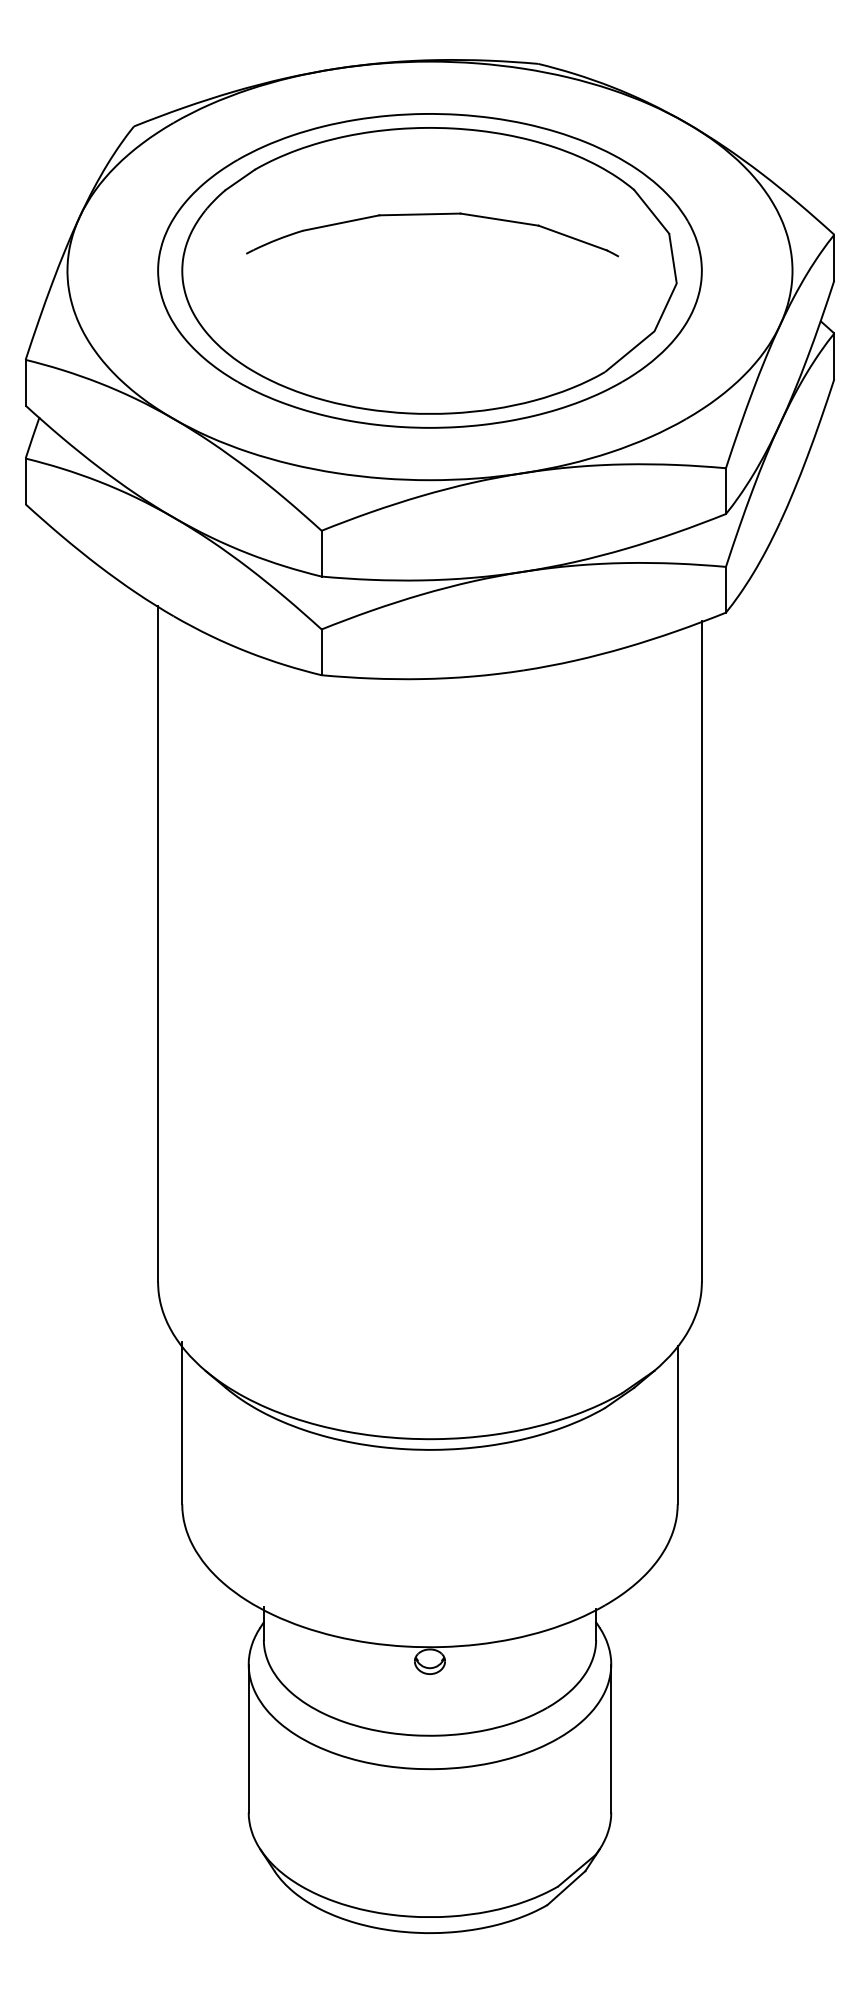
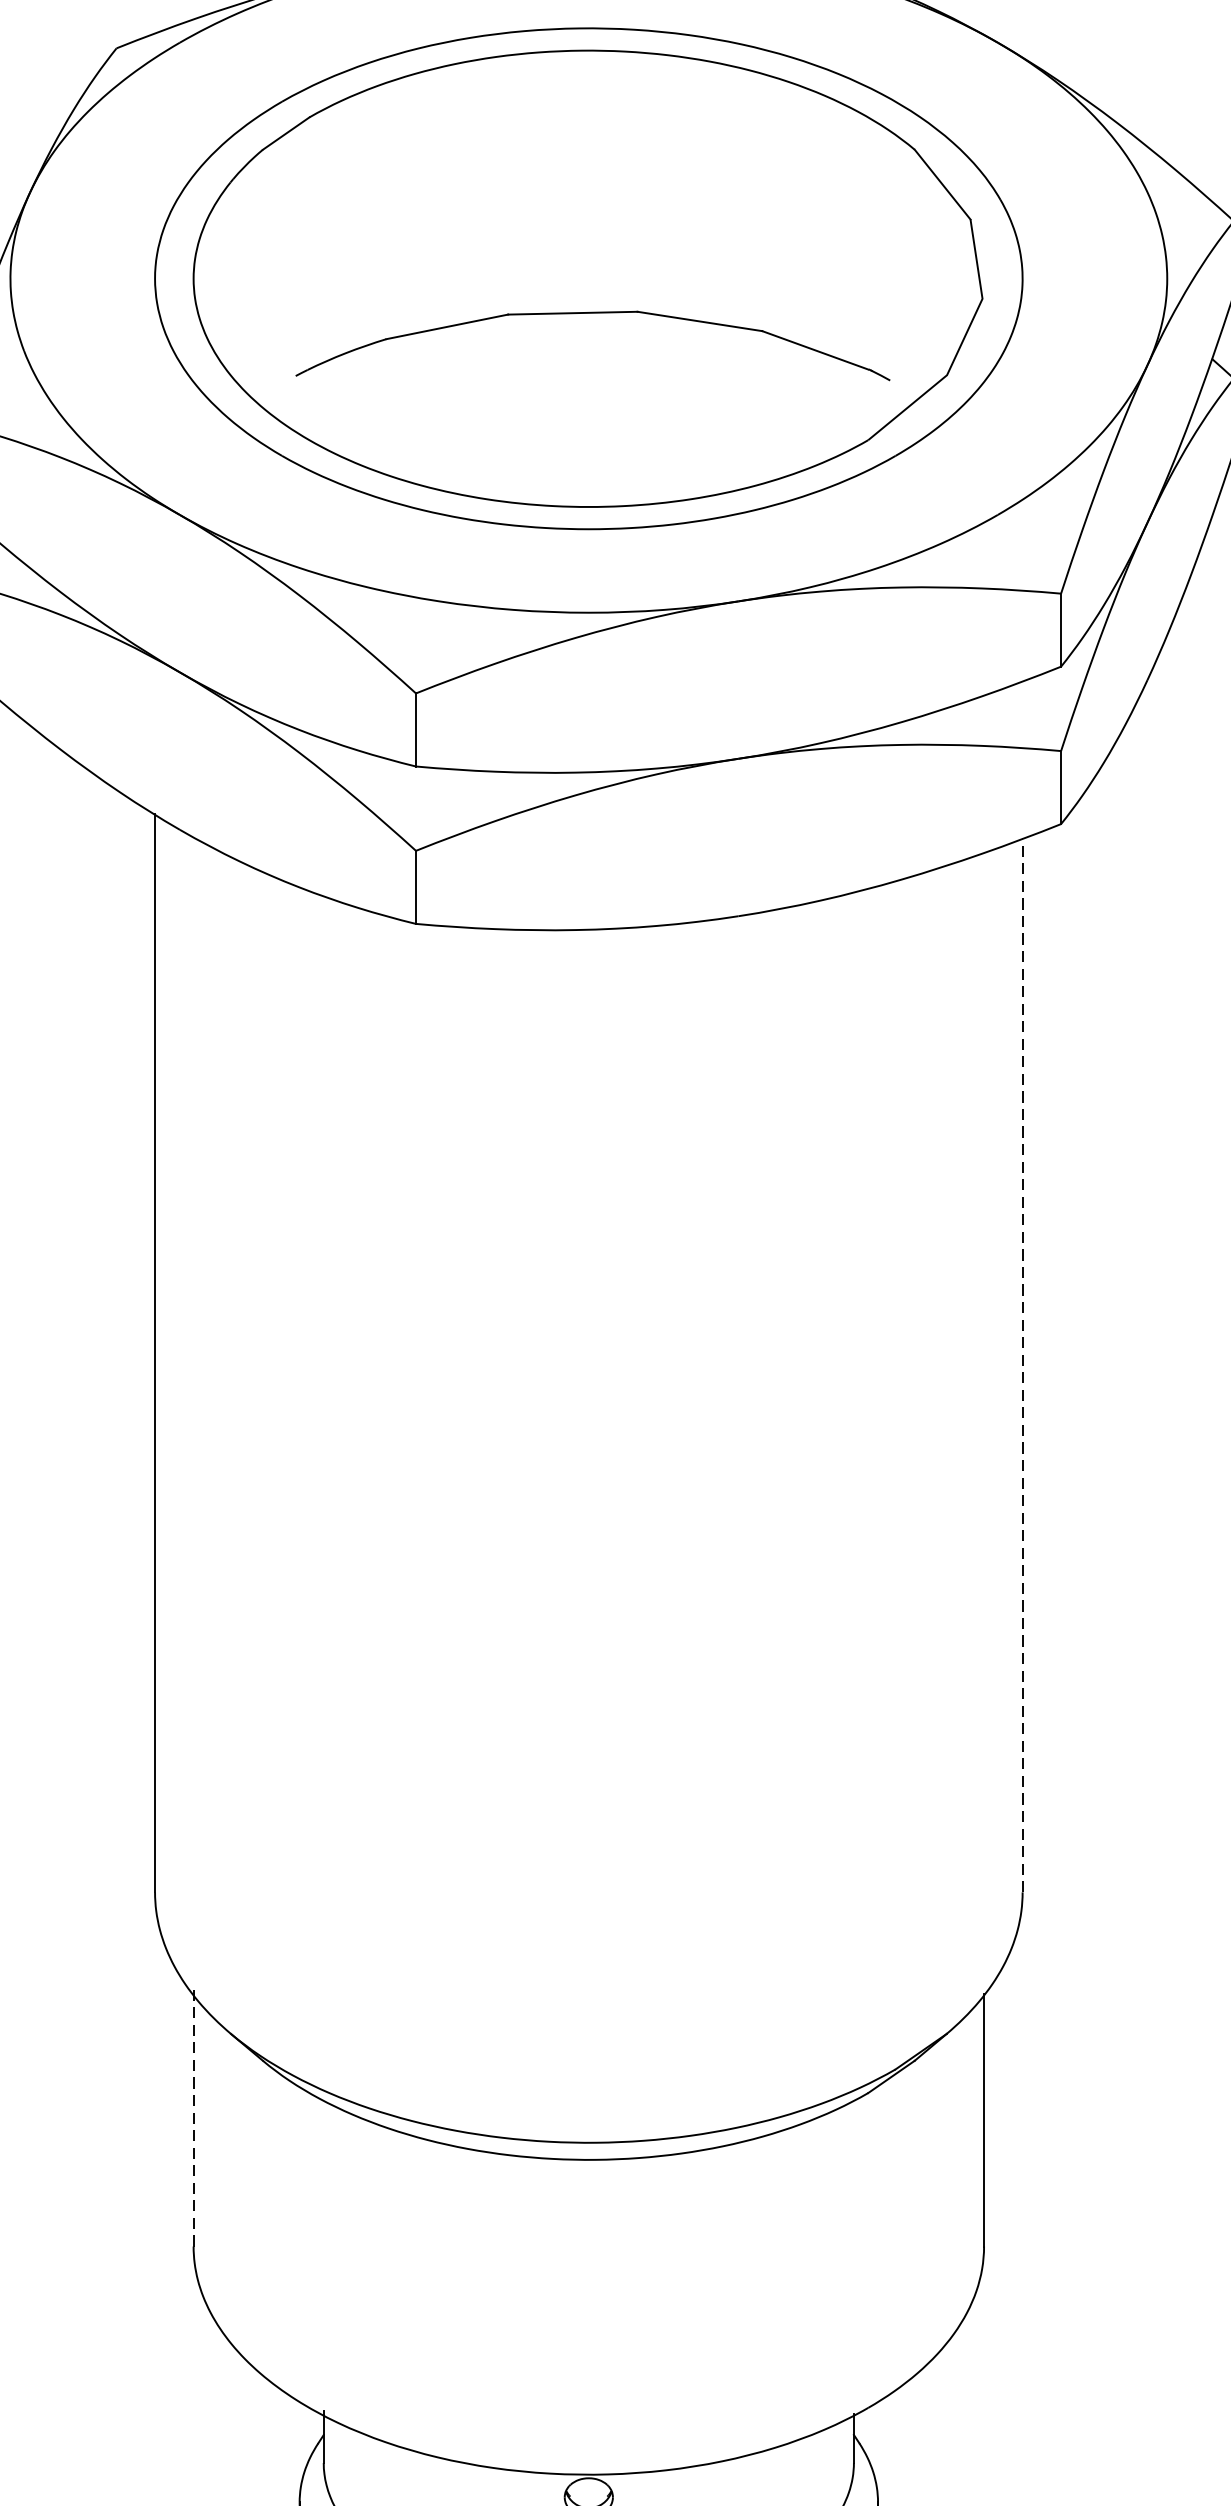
part: (432, 215) -> (592, 314), moved
line: (701, 951) -> (1022, 1364), solid -> dashed
line: (182, 1422) -> (193, 2116), solid -> dashed

